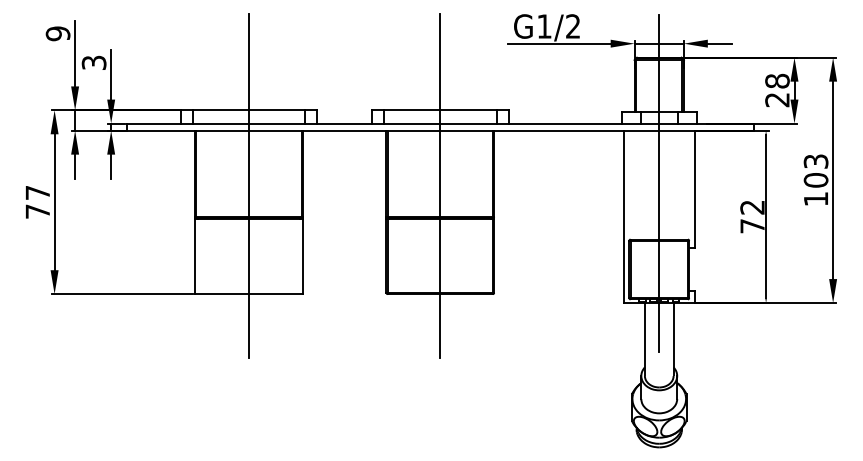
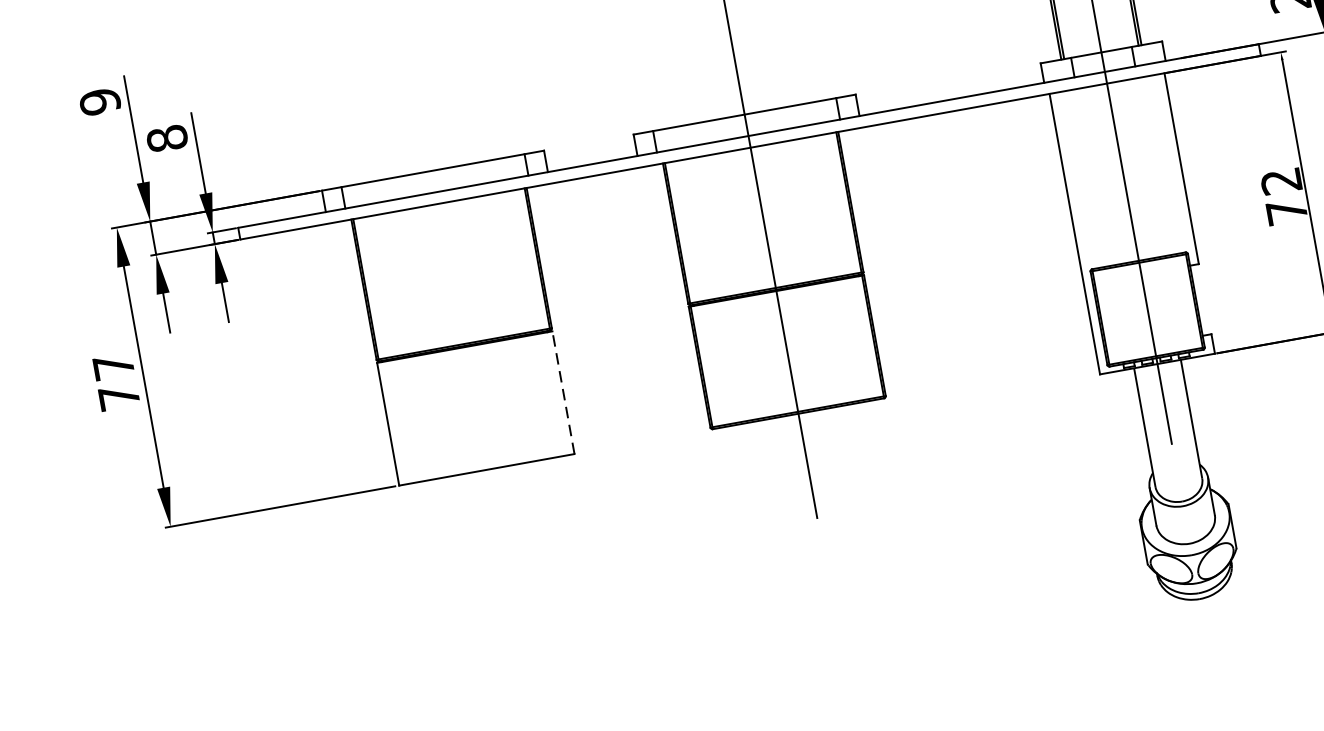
text: (93, 62) -> (166, 138), 3 -> 8
line: (248, 185) -> (454, 293), removed
line: (302, 256) -> (563, 392), solid -> dashed

